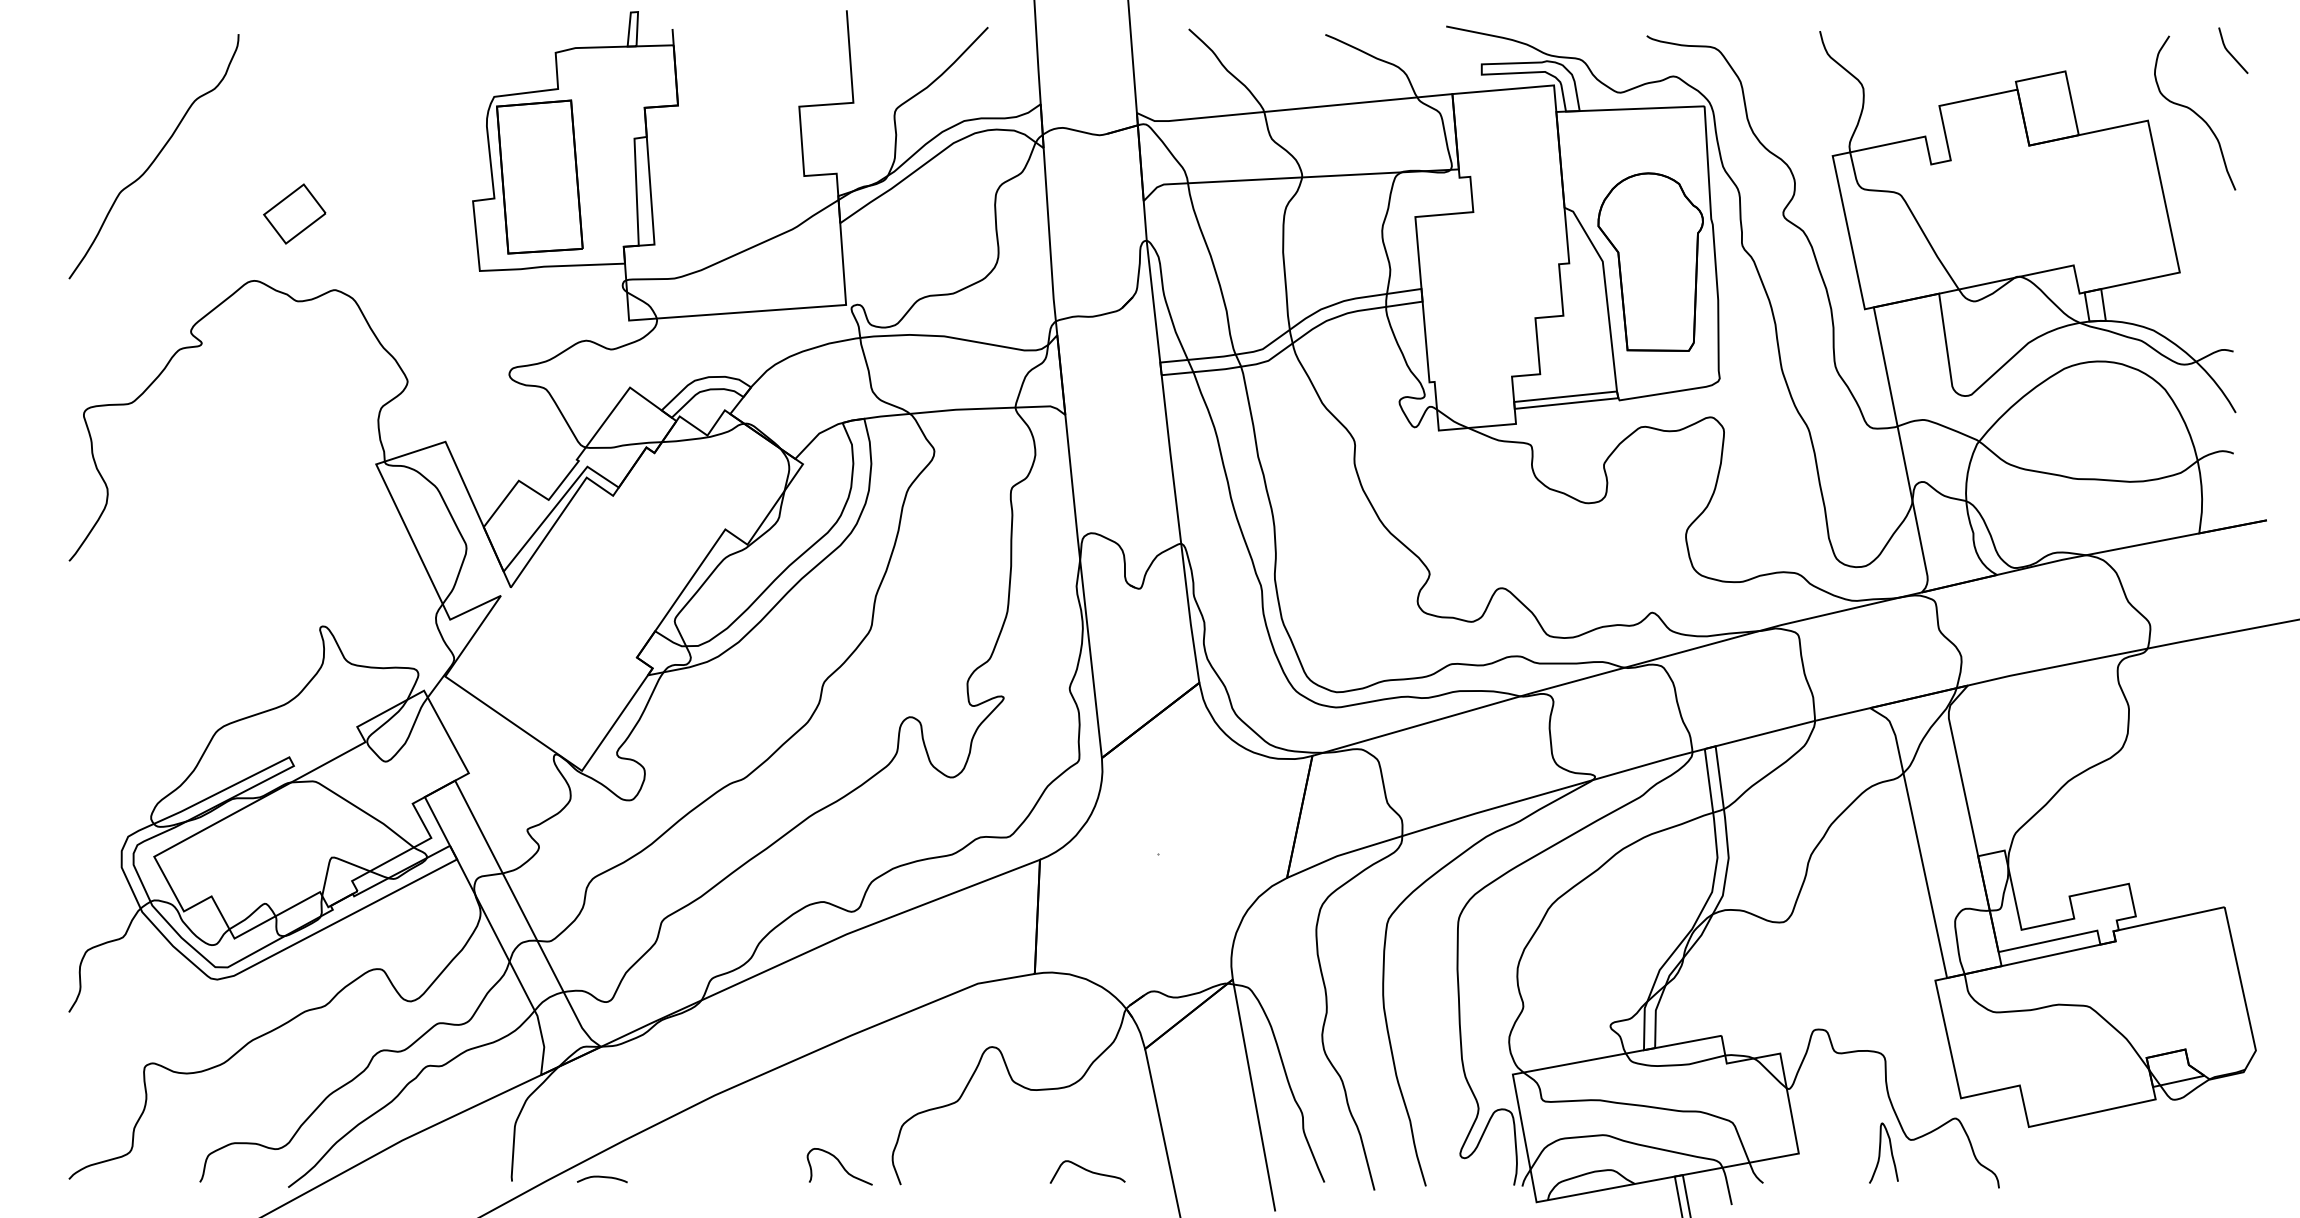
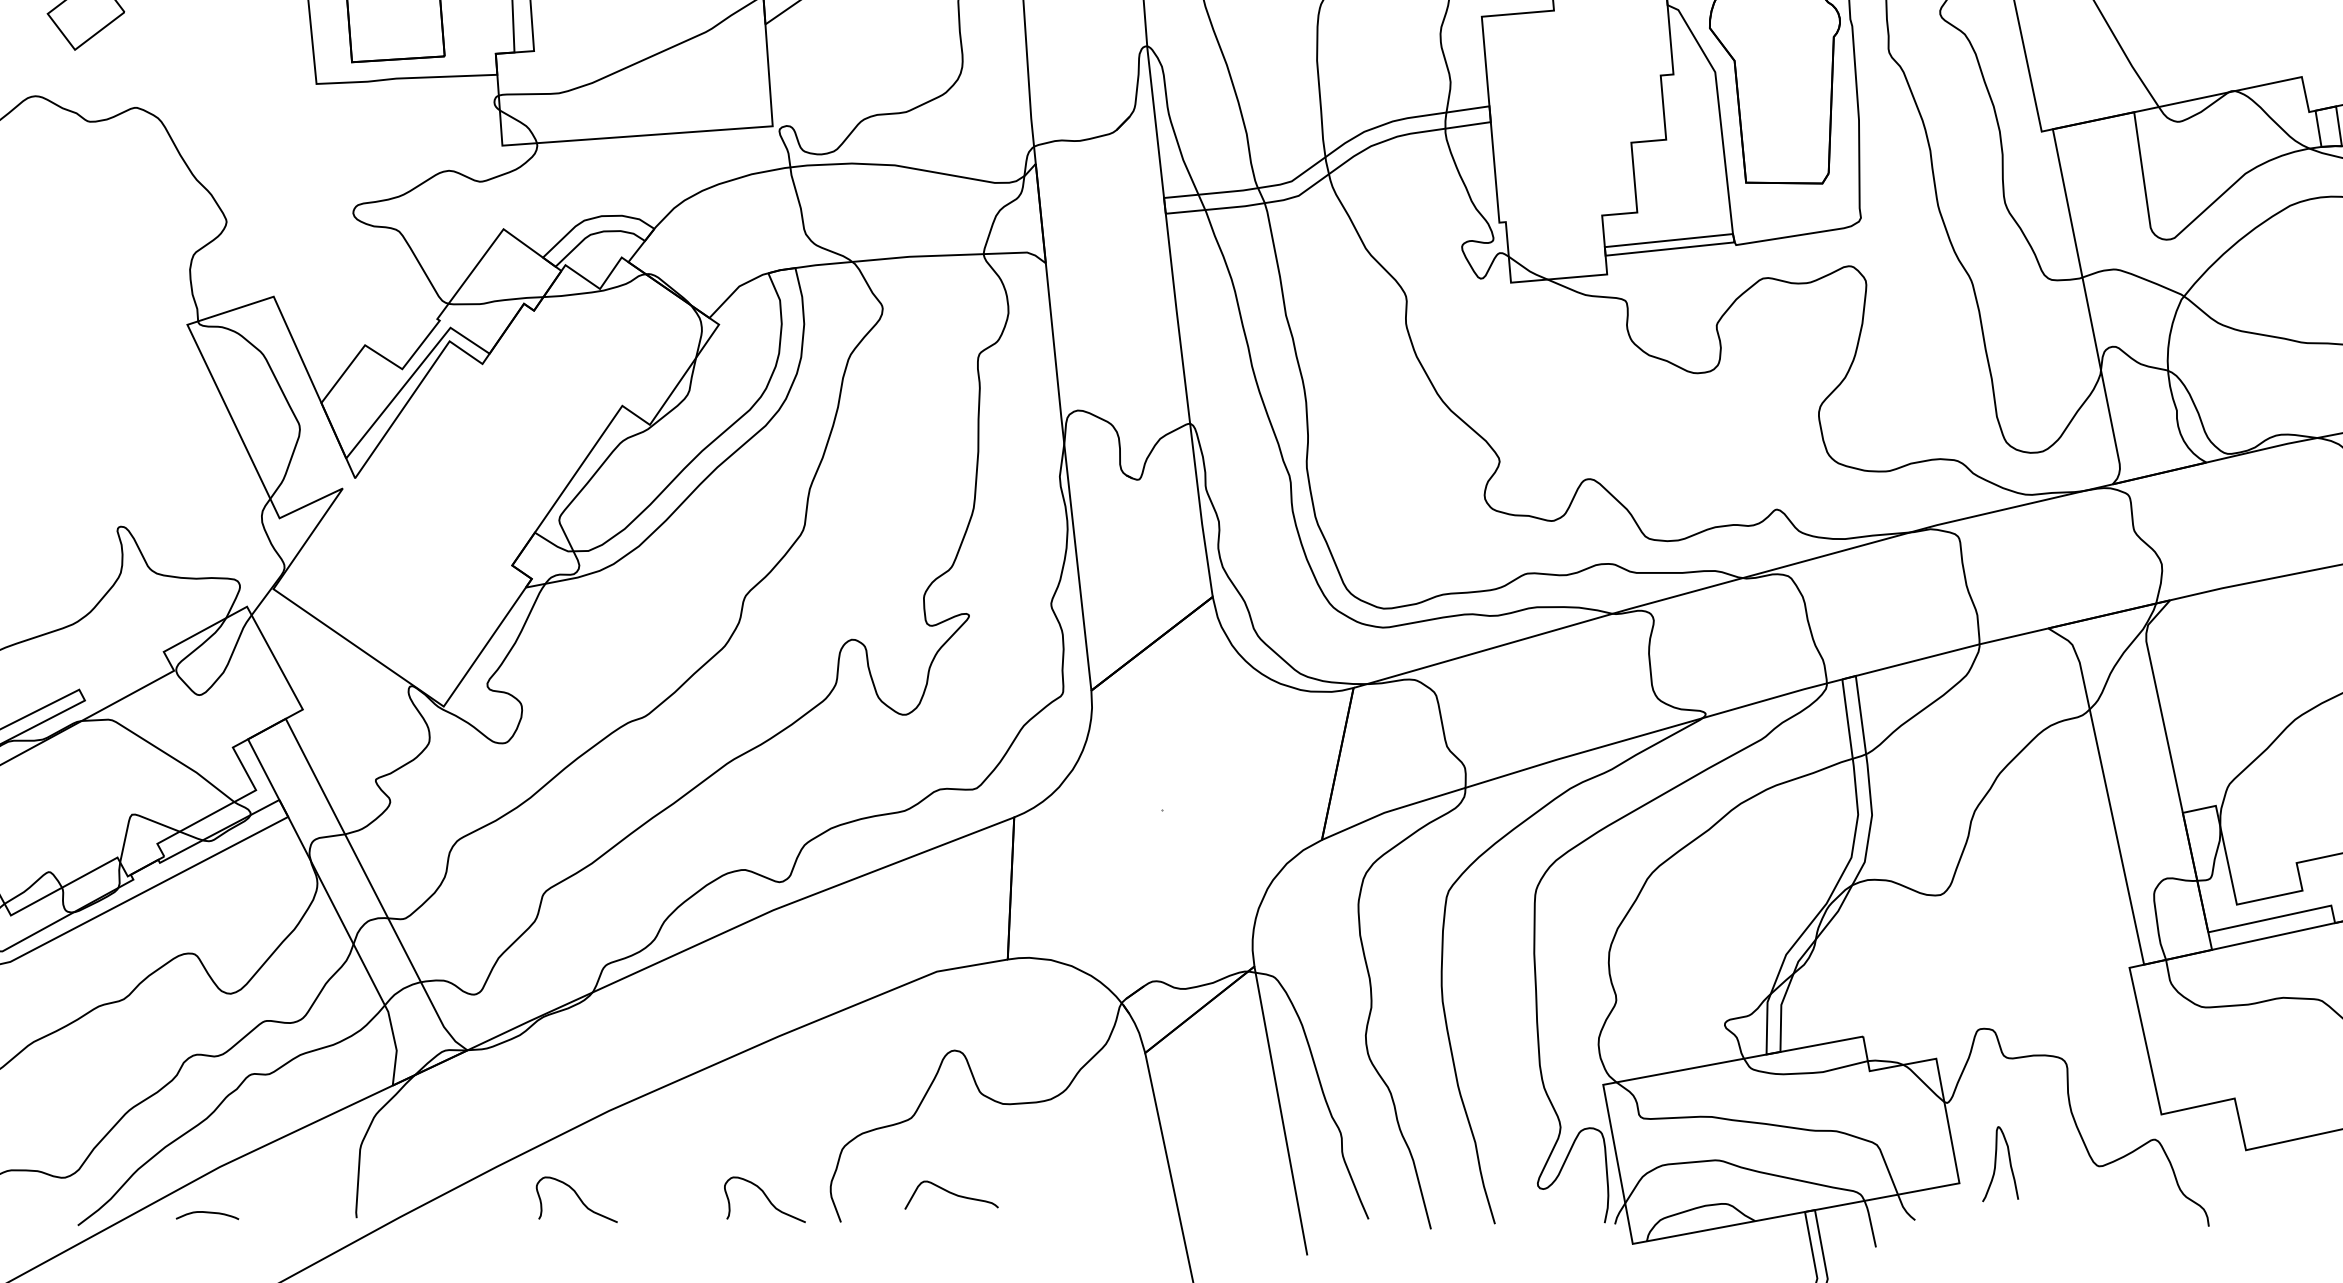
curve: (1880, 1152) -> (1996, 1163), moved
curve: (689, 1165) -> (577, 1198), added
curve: (1087, 1171) -> (951, 1194), moved
curve: (602, 1177) -> (207, 1213), moved

